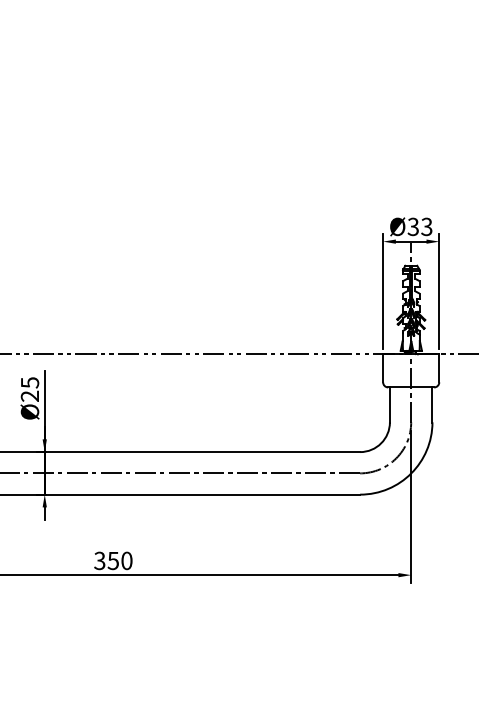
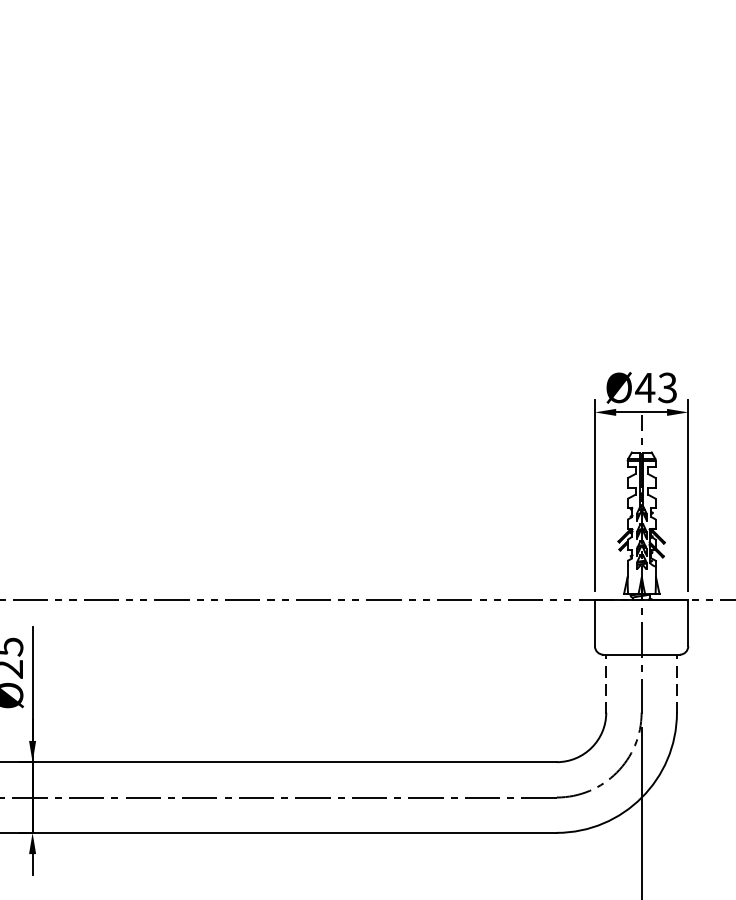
text: (413, 226) -> (645, 387), Ø33 -> Ø43
line: (389, 405) -> (605, 684), solid -> dashed
line: (432, 405) -> (677, 684), solid -> dashed

